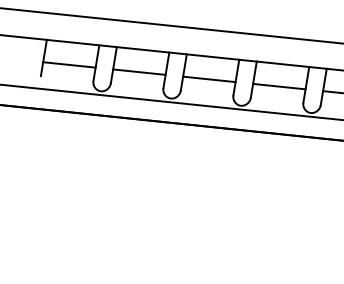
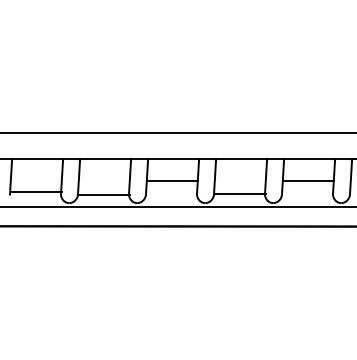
line: (68, 64) -> (35, 191), moved
line: (138, 71) -> (103, 194), moved
line: (278, 86) -> (239, 193), moved

